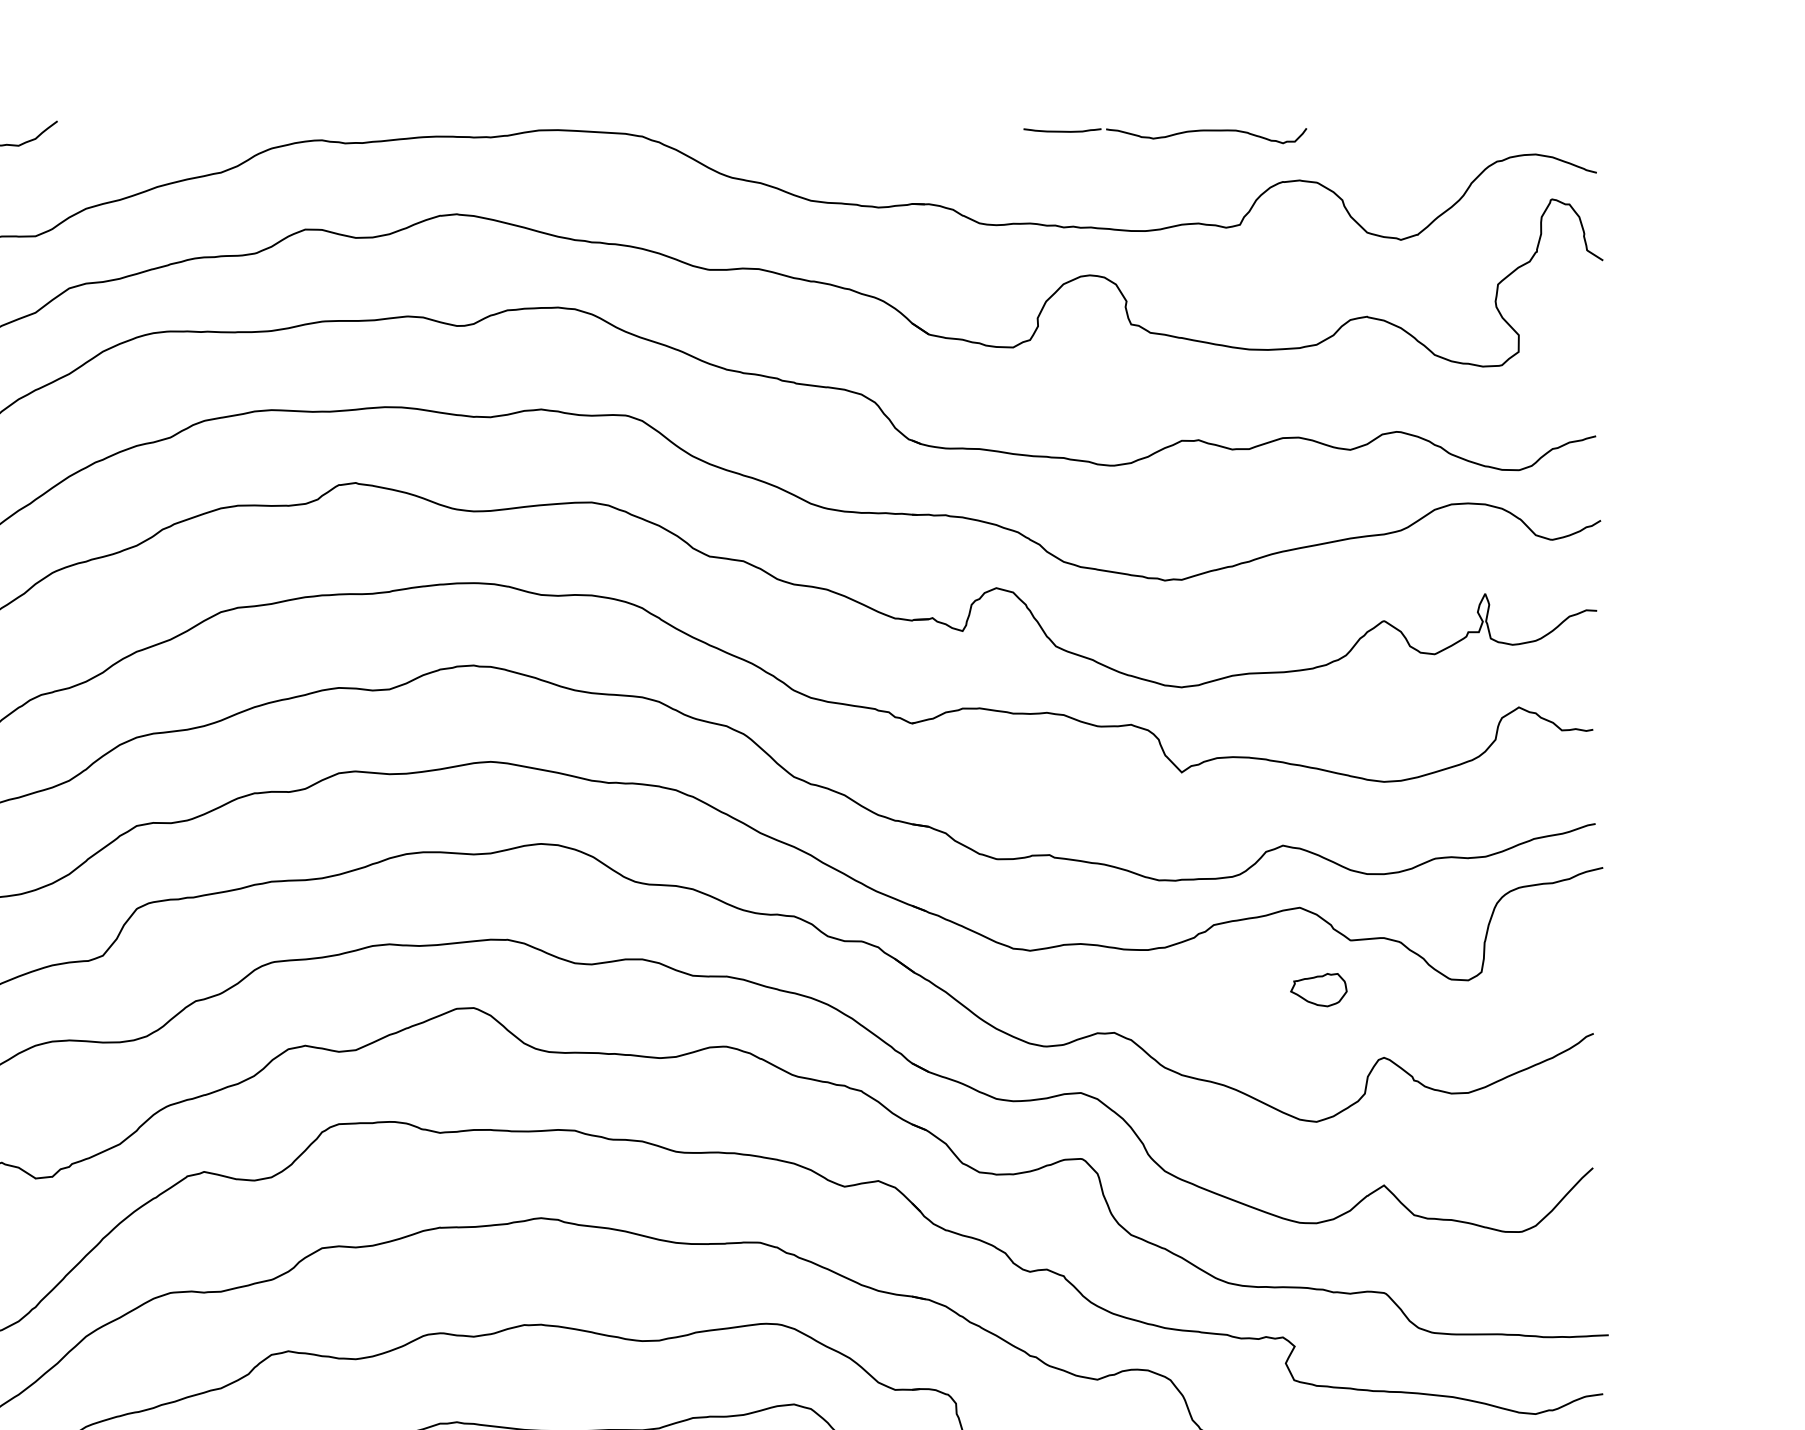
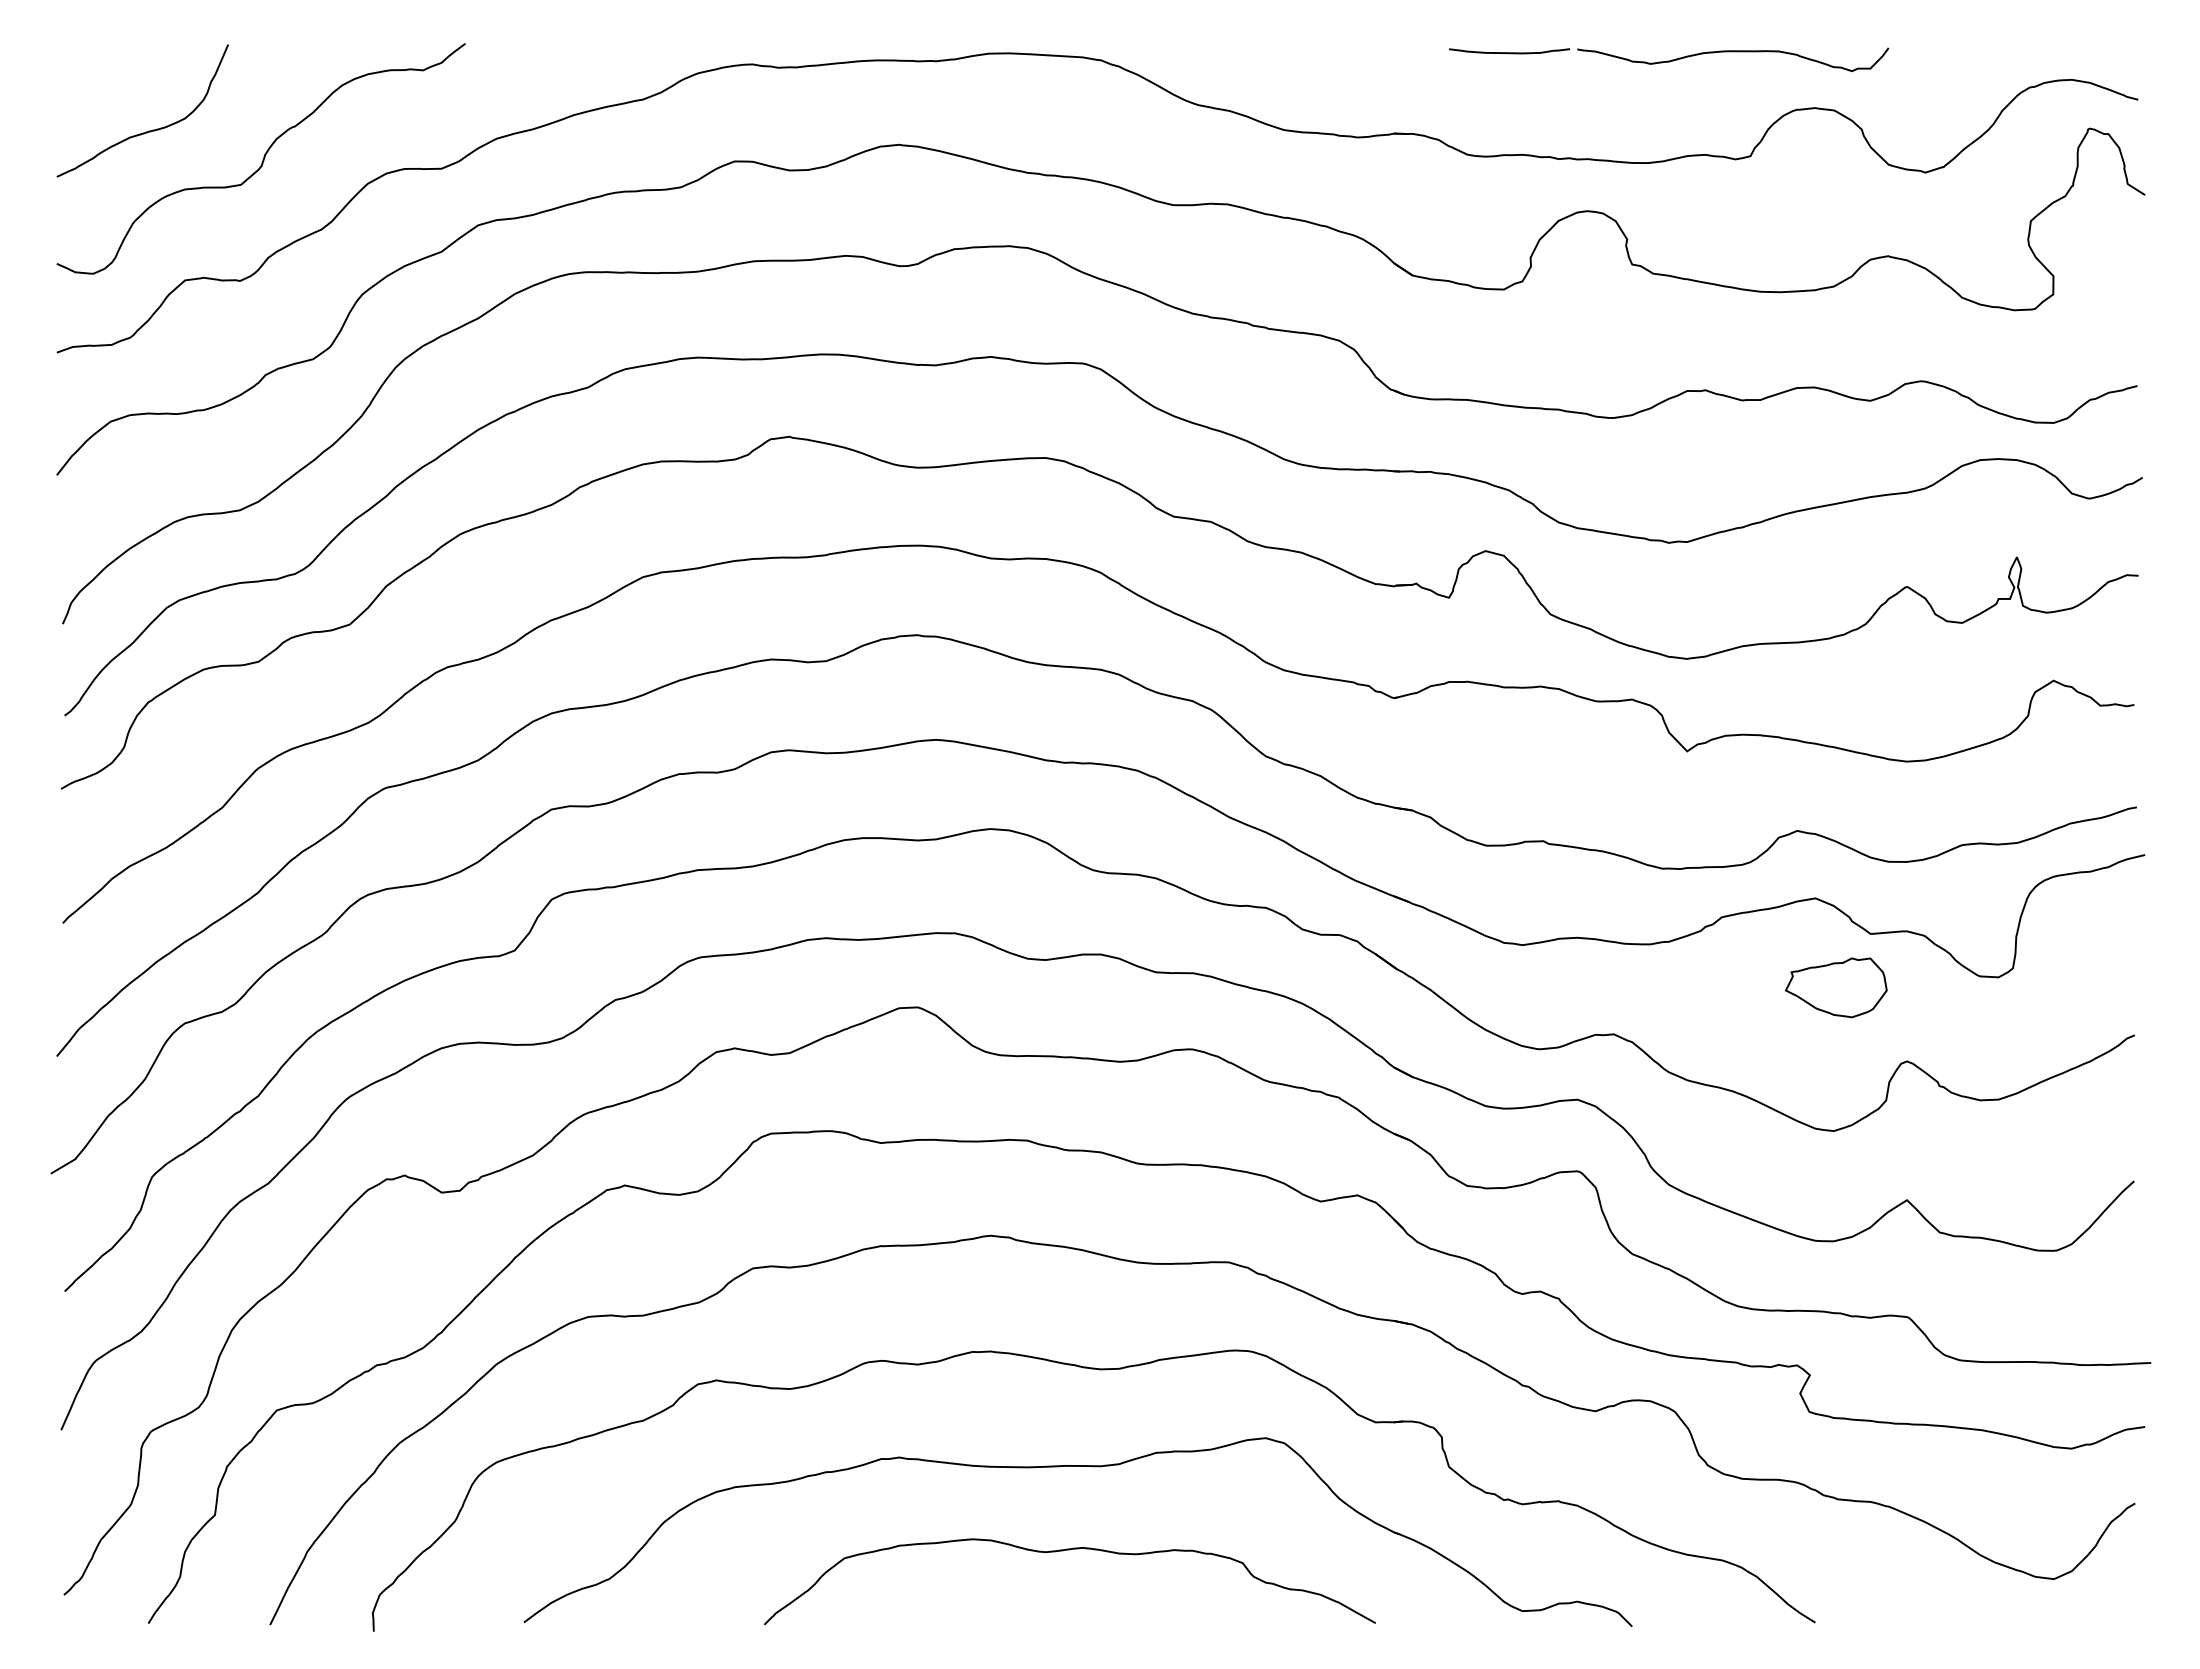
part: (1165, 135) -> (1669, 59), size x1.43
part: (1318, 989) -> (1835, 987), size x1.67

